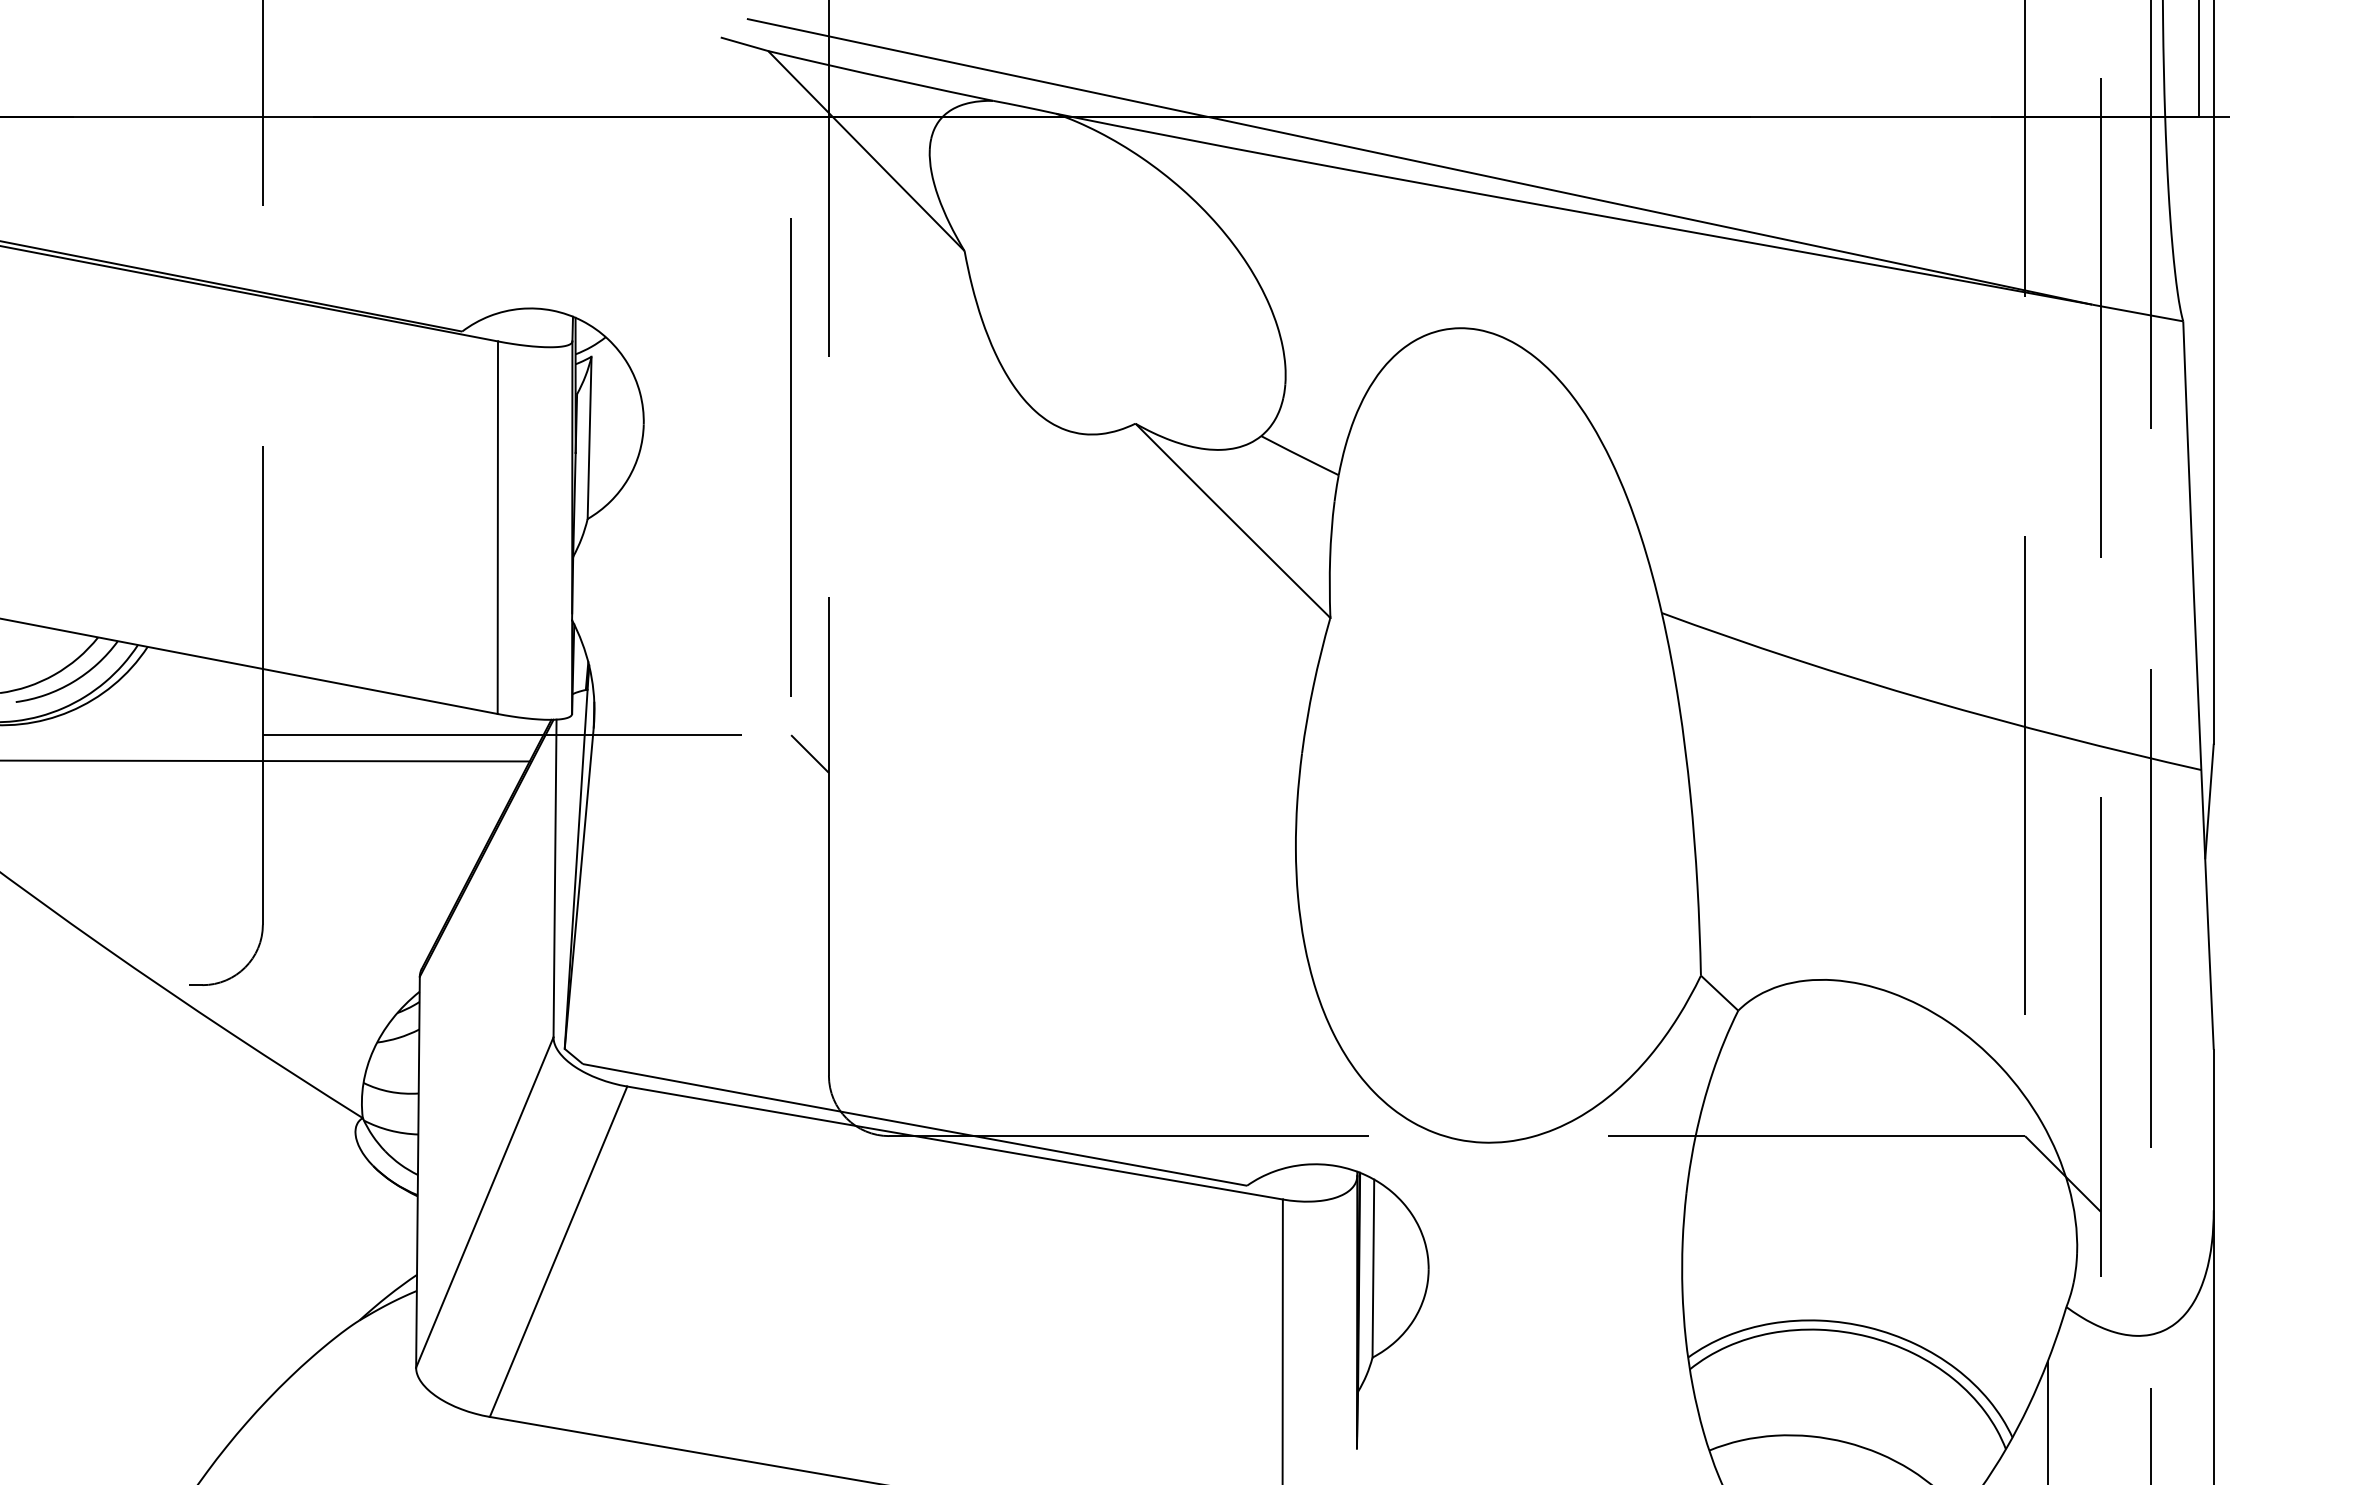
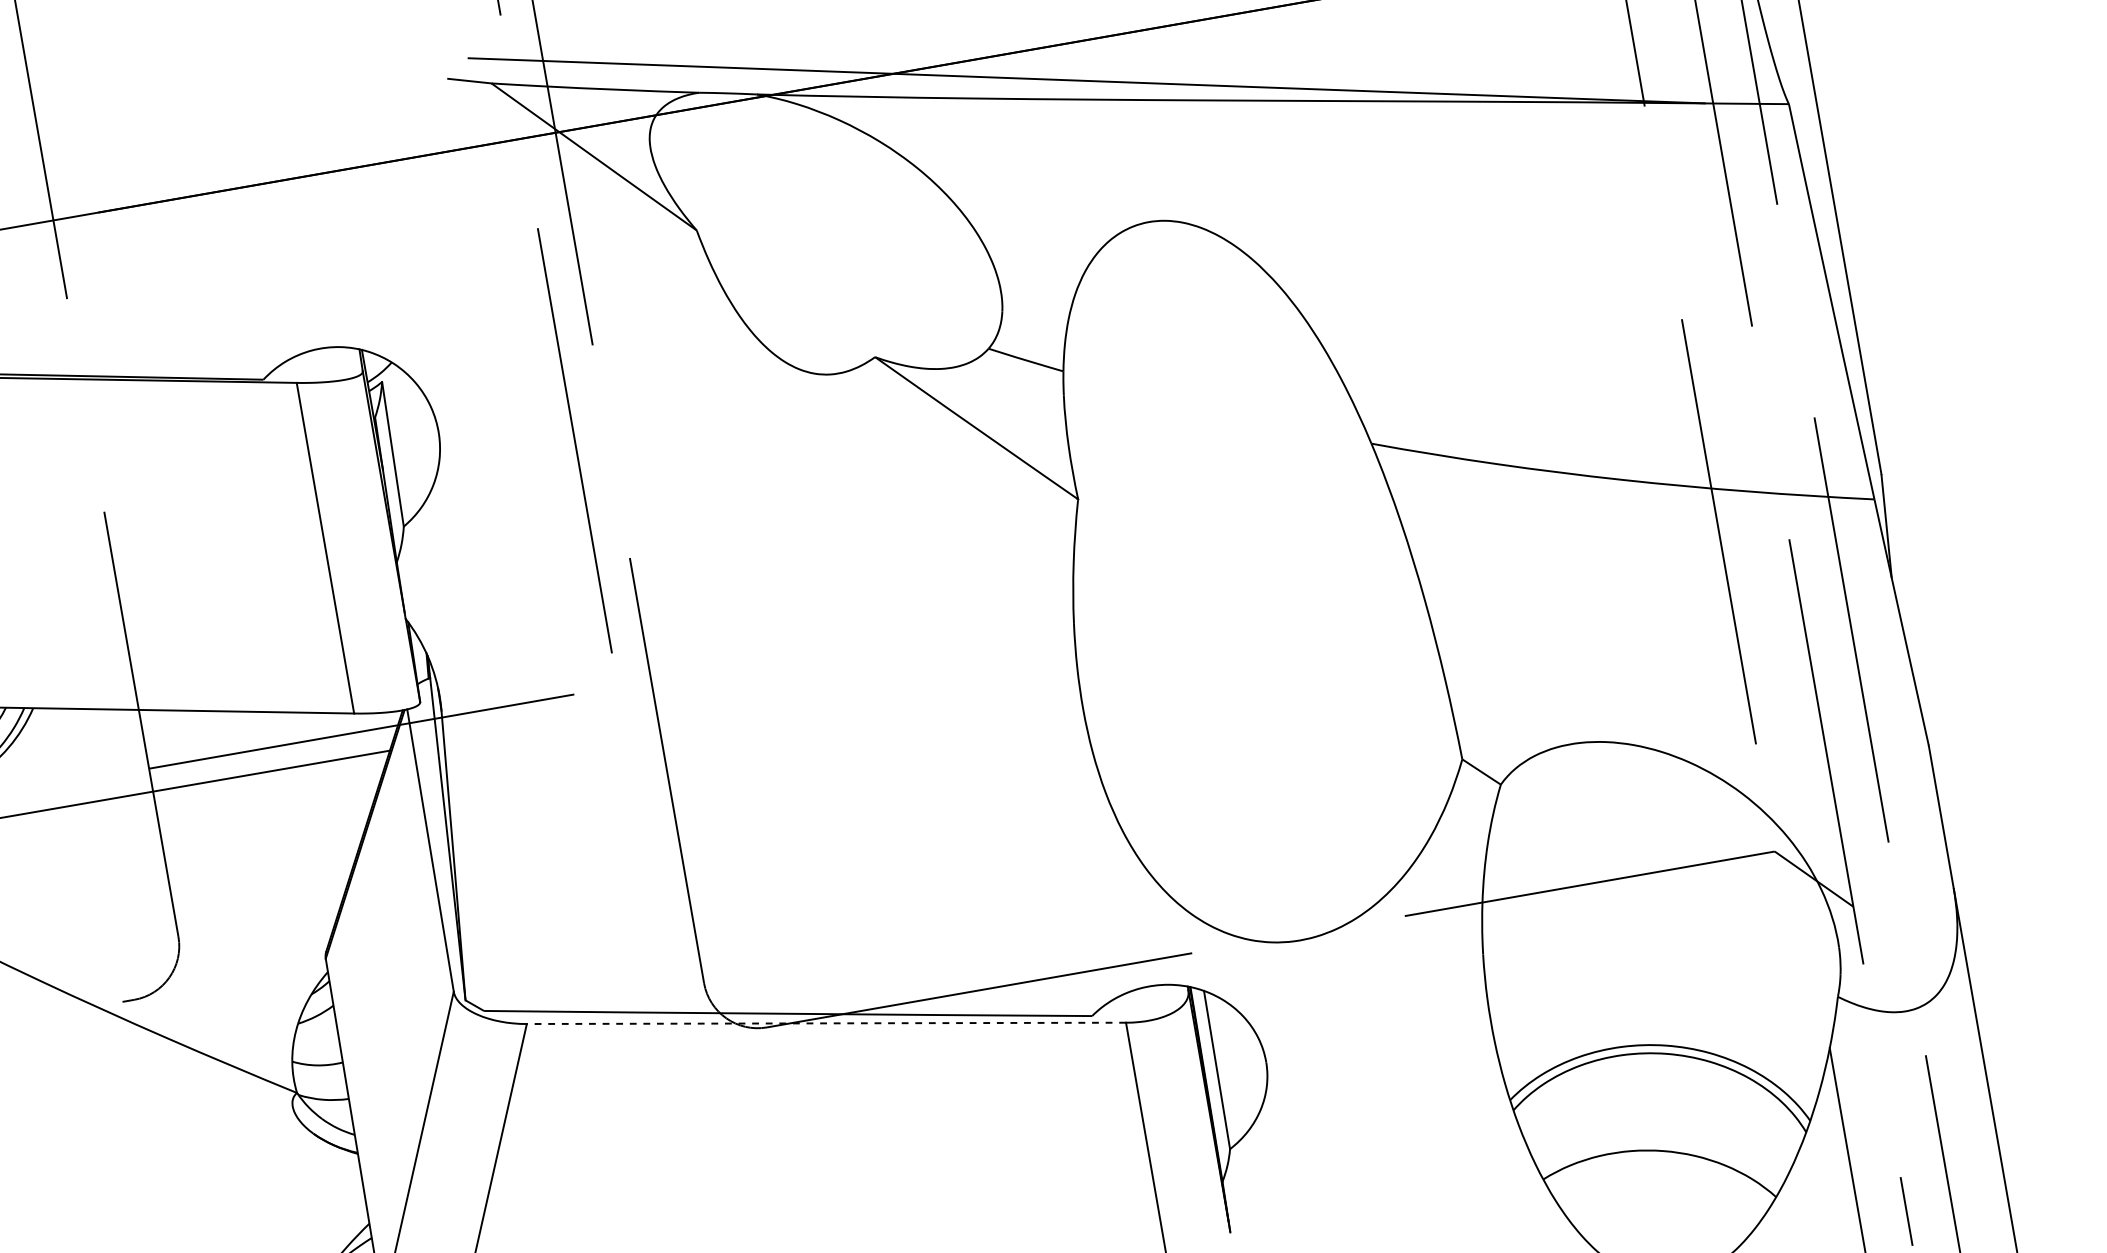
line: (809, 753) -> (636, 700), removed
line: (955, 1143) -> (826, 1023), solid -> dashed

